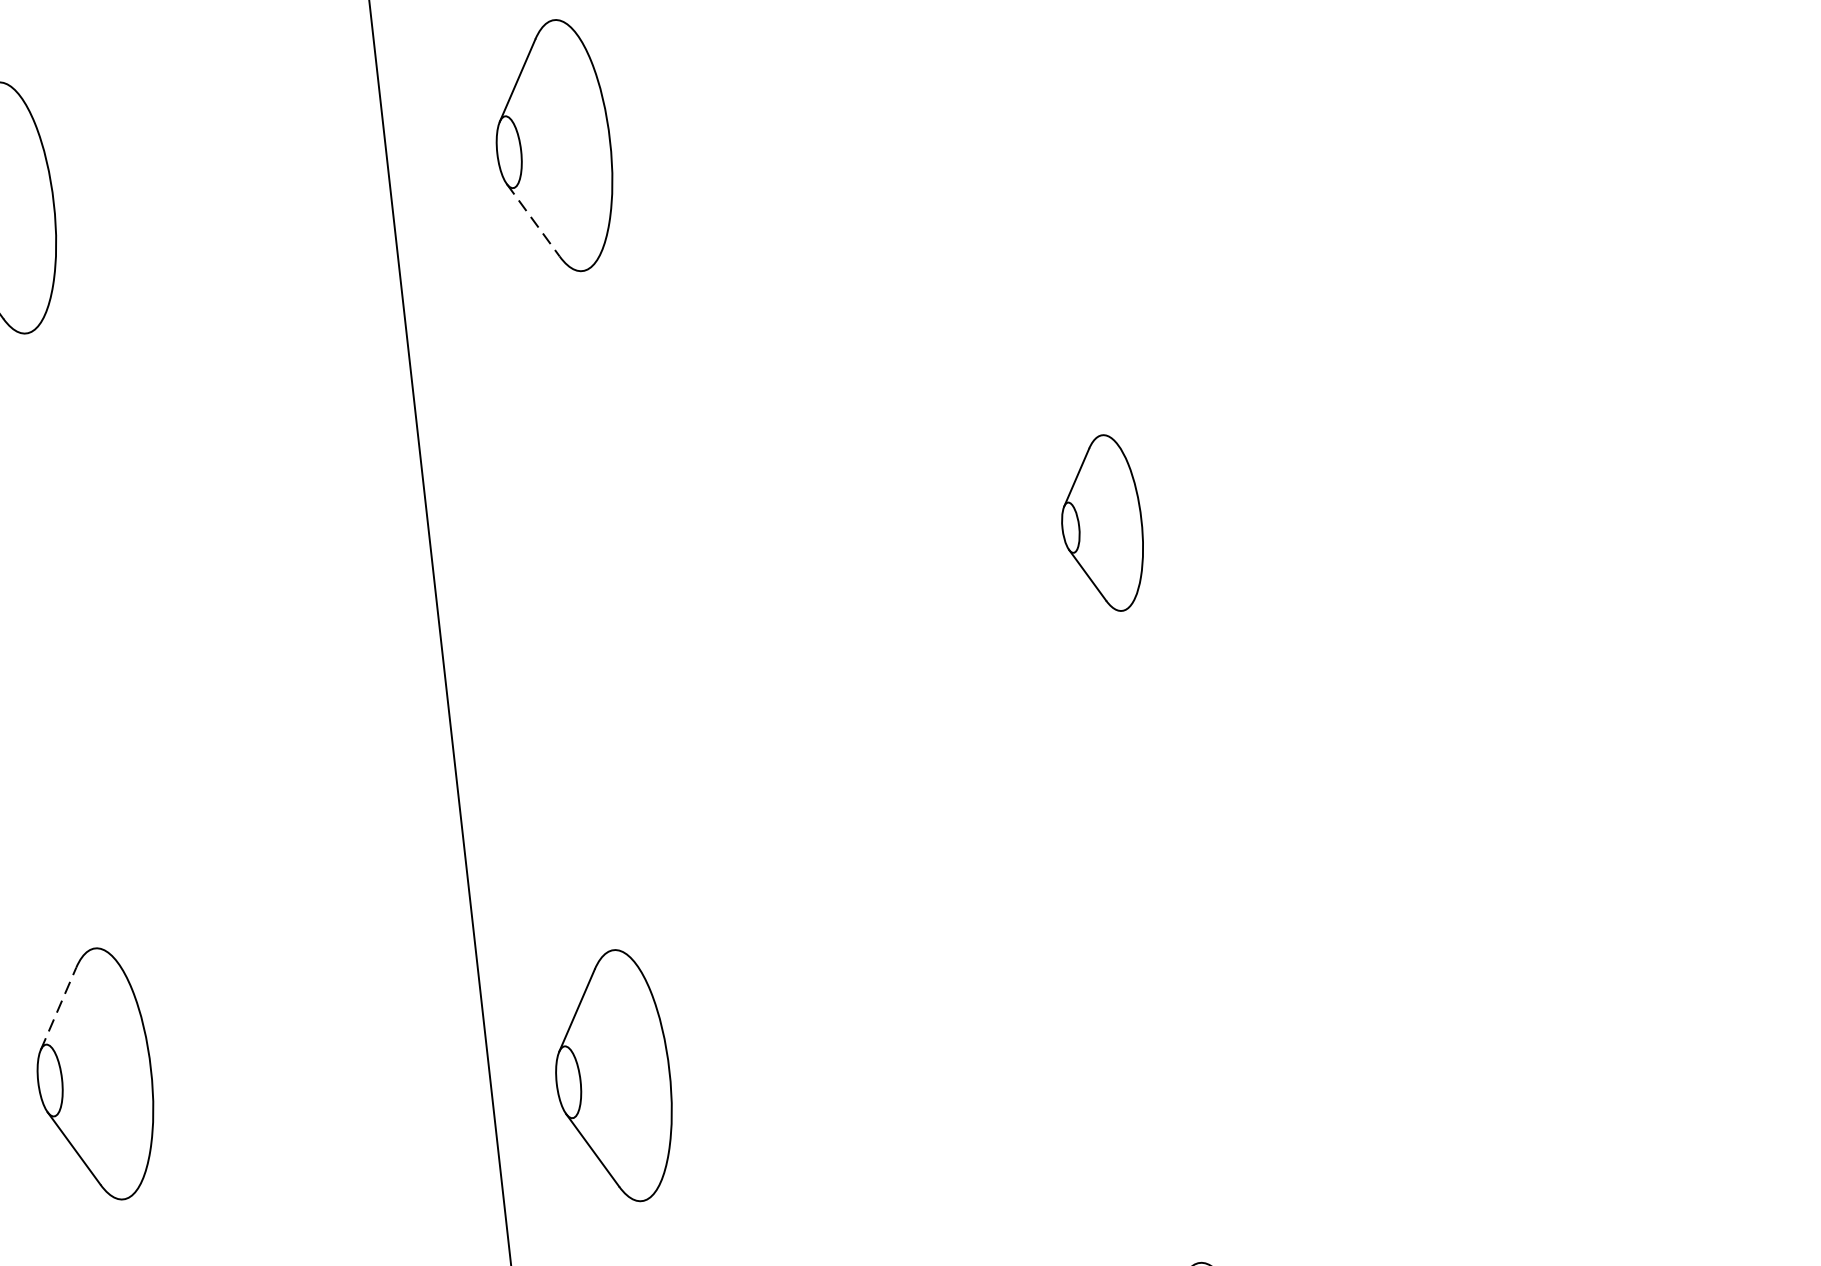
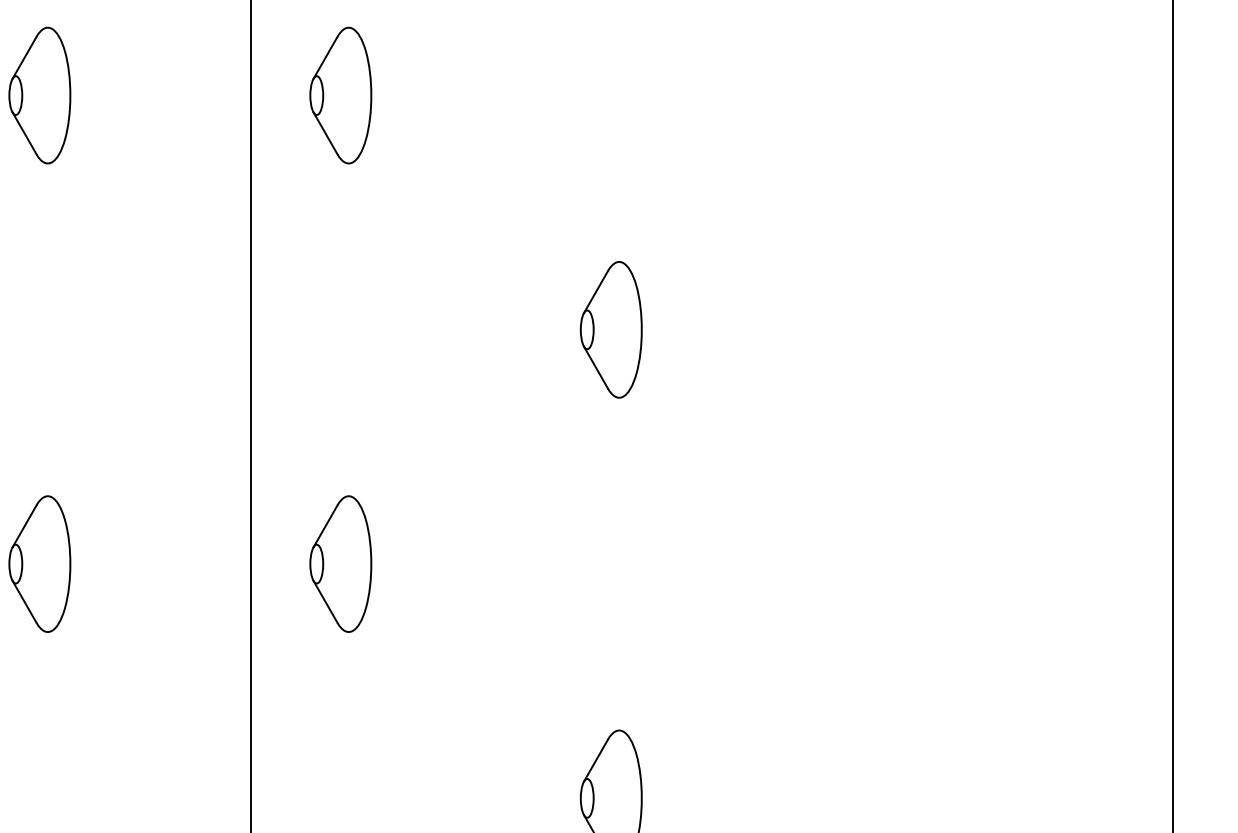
line: (533, 220) -> (325, 133), dashed -> solid
part: (1100, 523) -> (610, 329), size x1.43
line: (58, 1007) -> (24, 525), dashed -> solid
part: (612, 1076) -> (340, 563), moved

